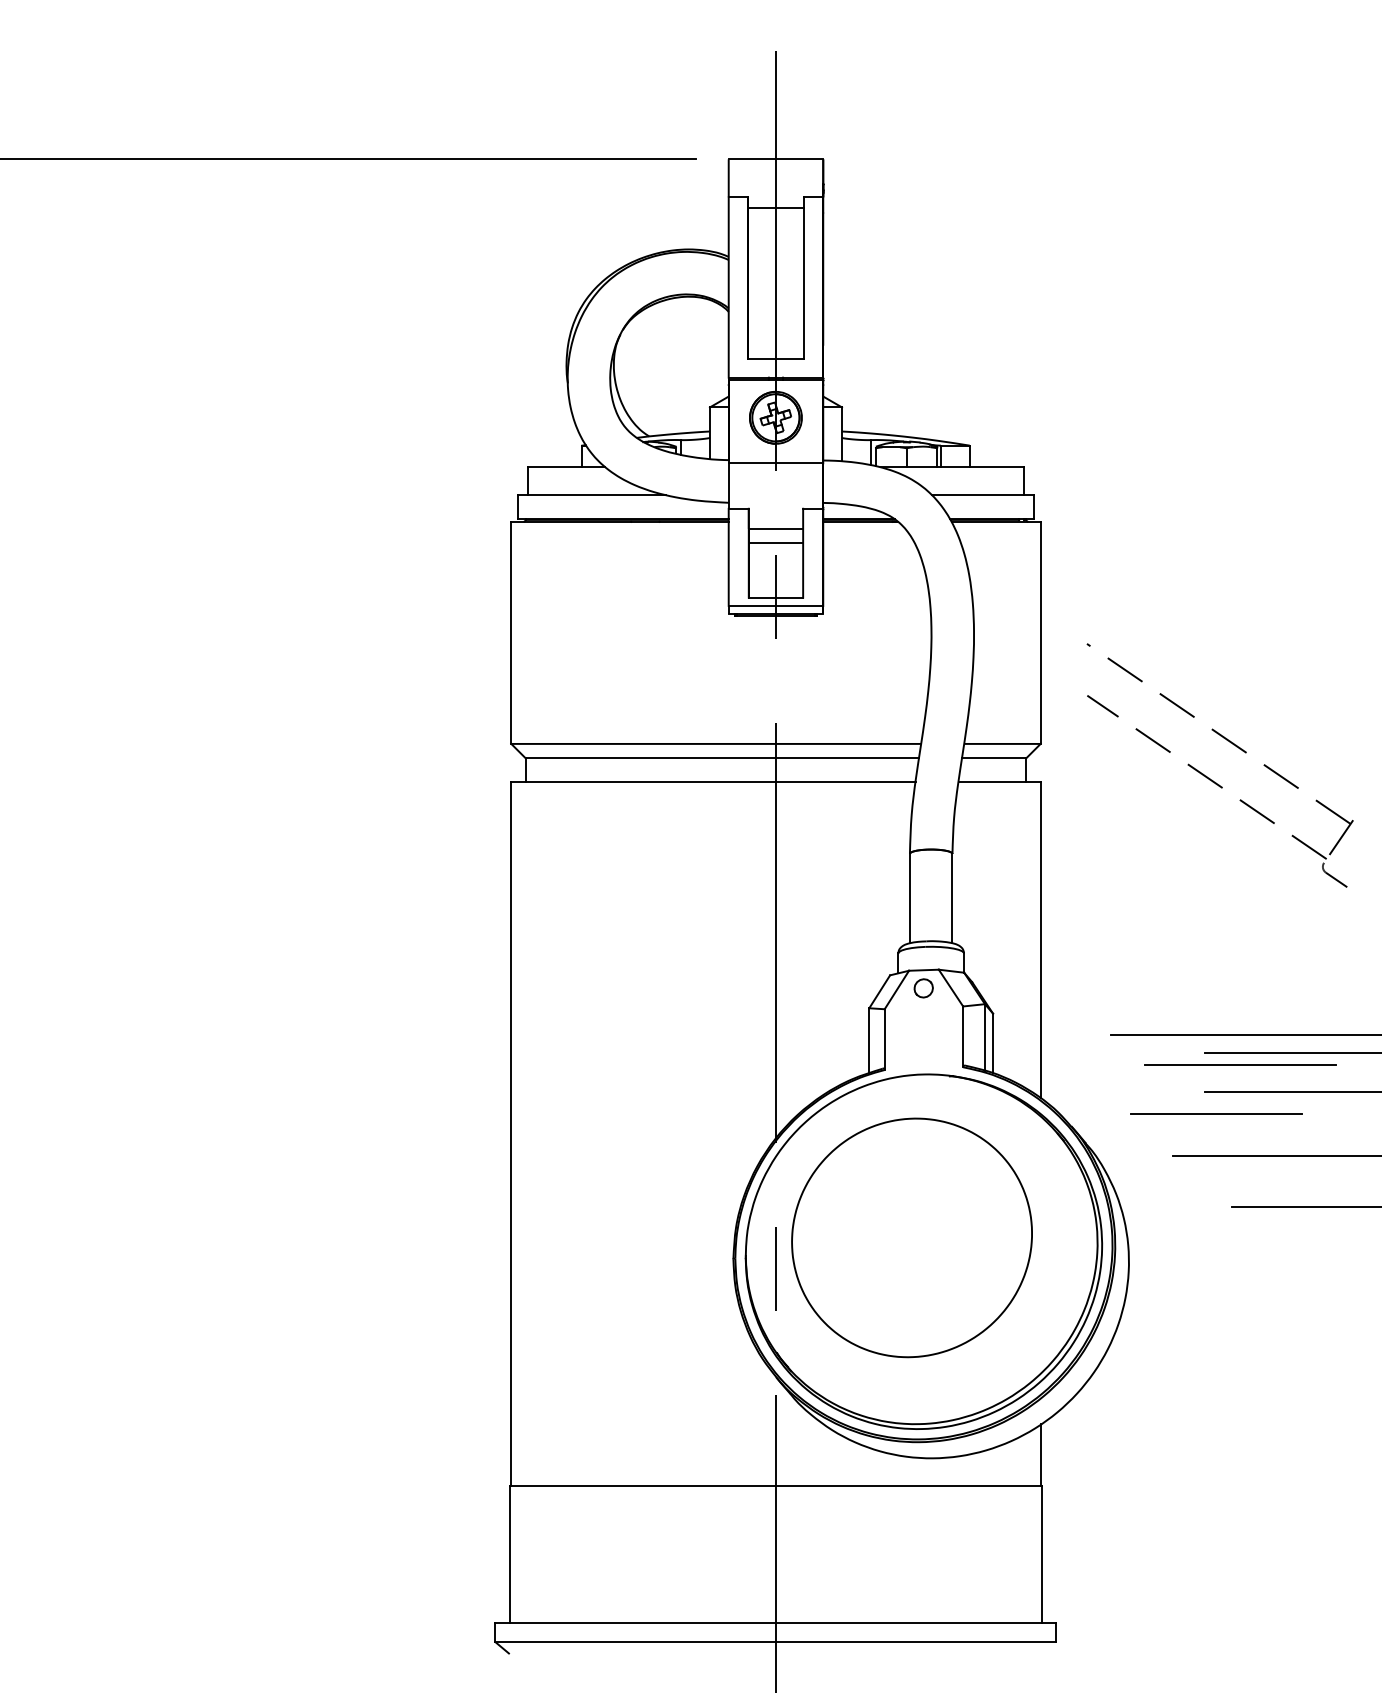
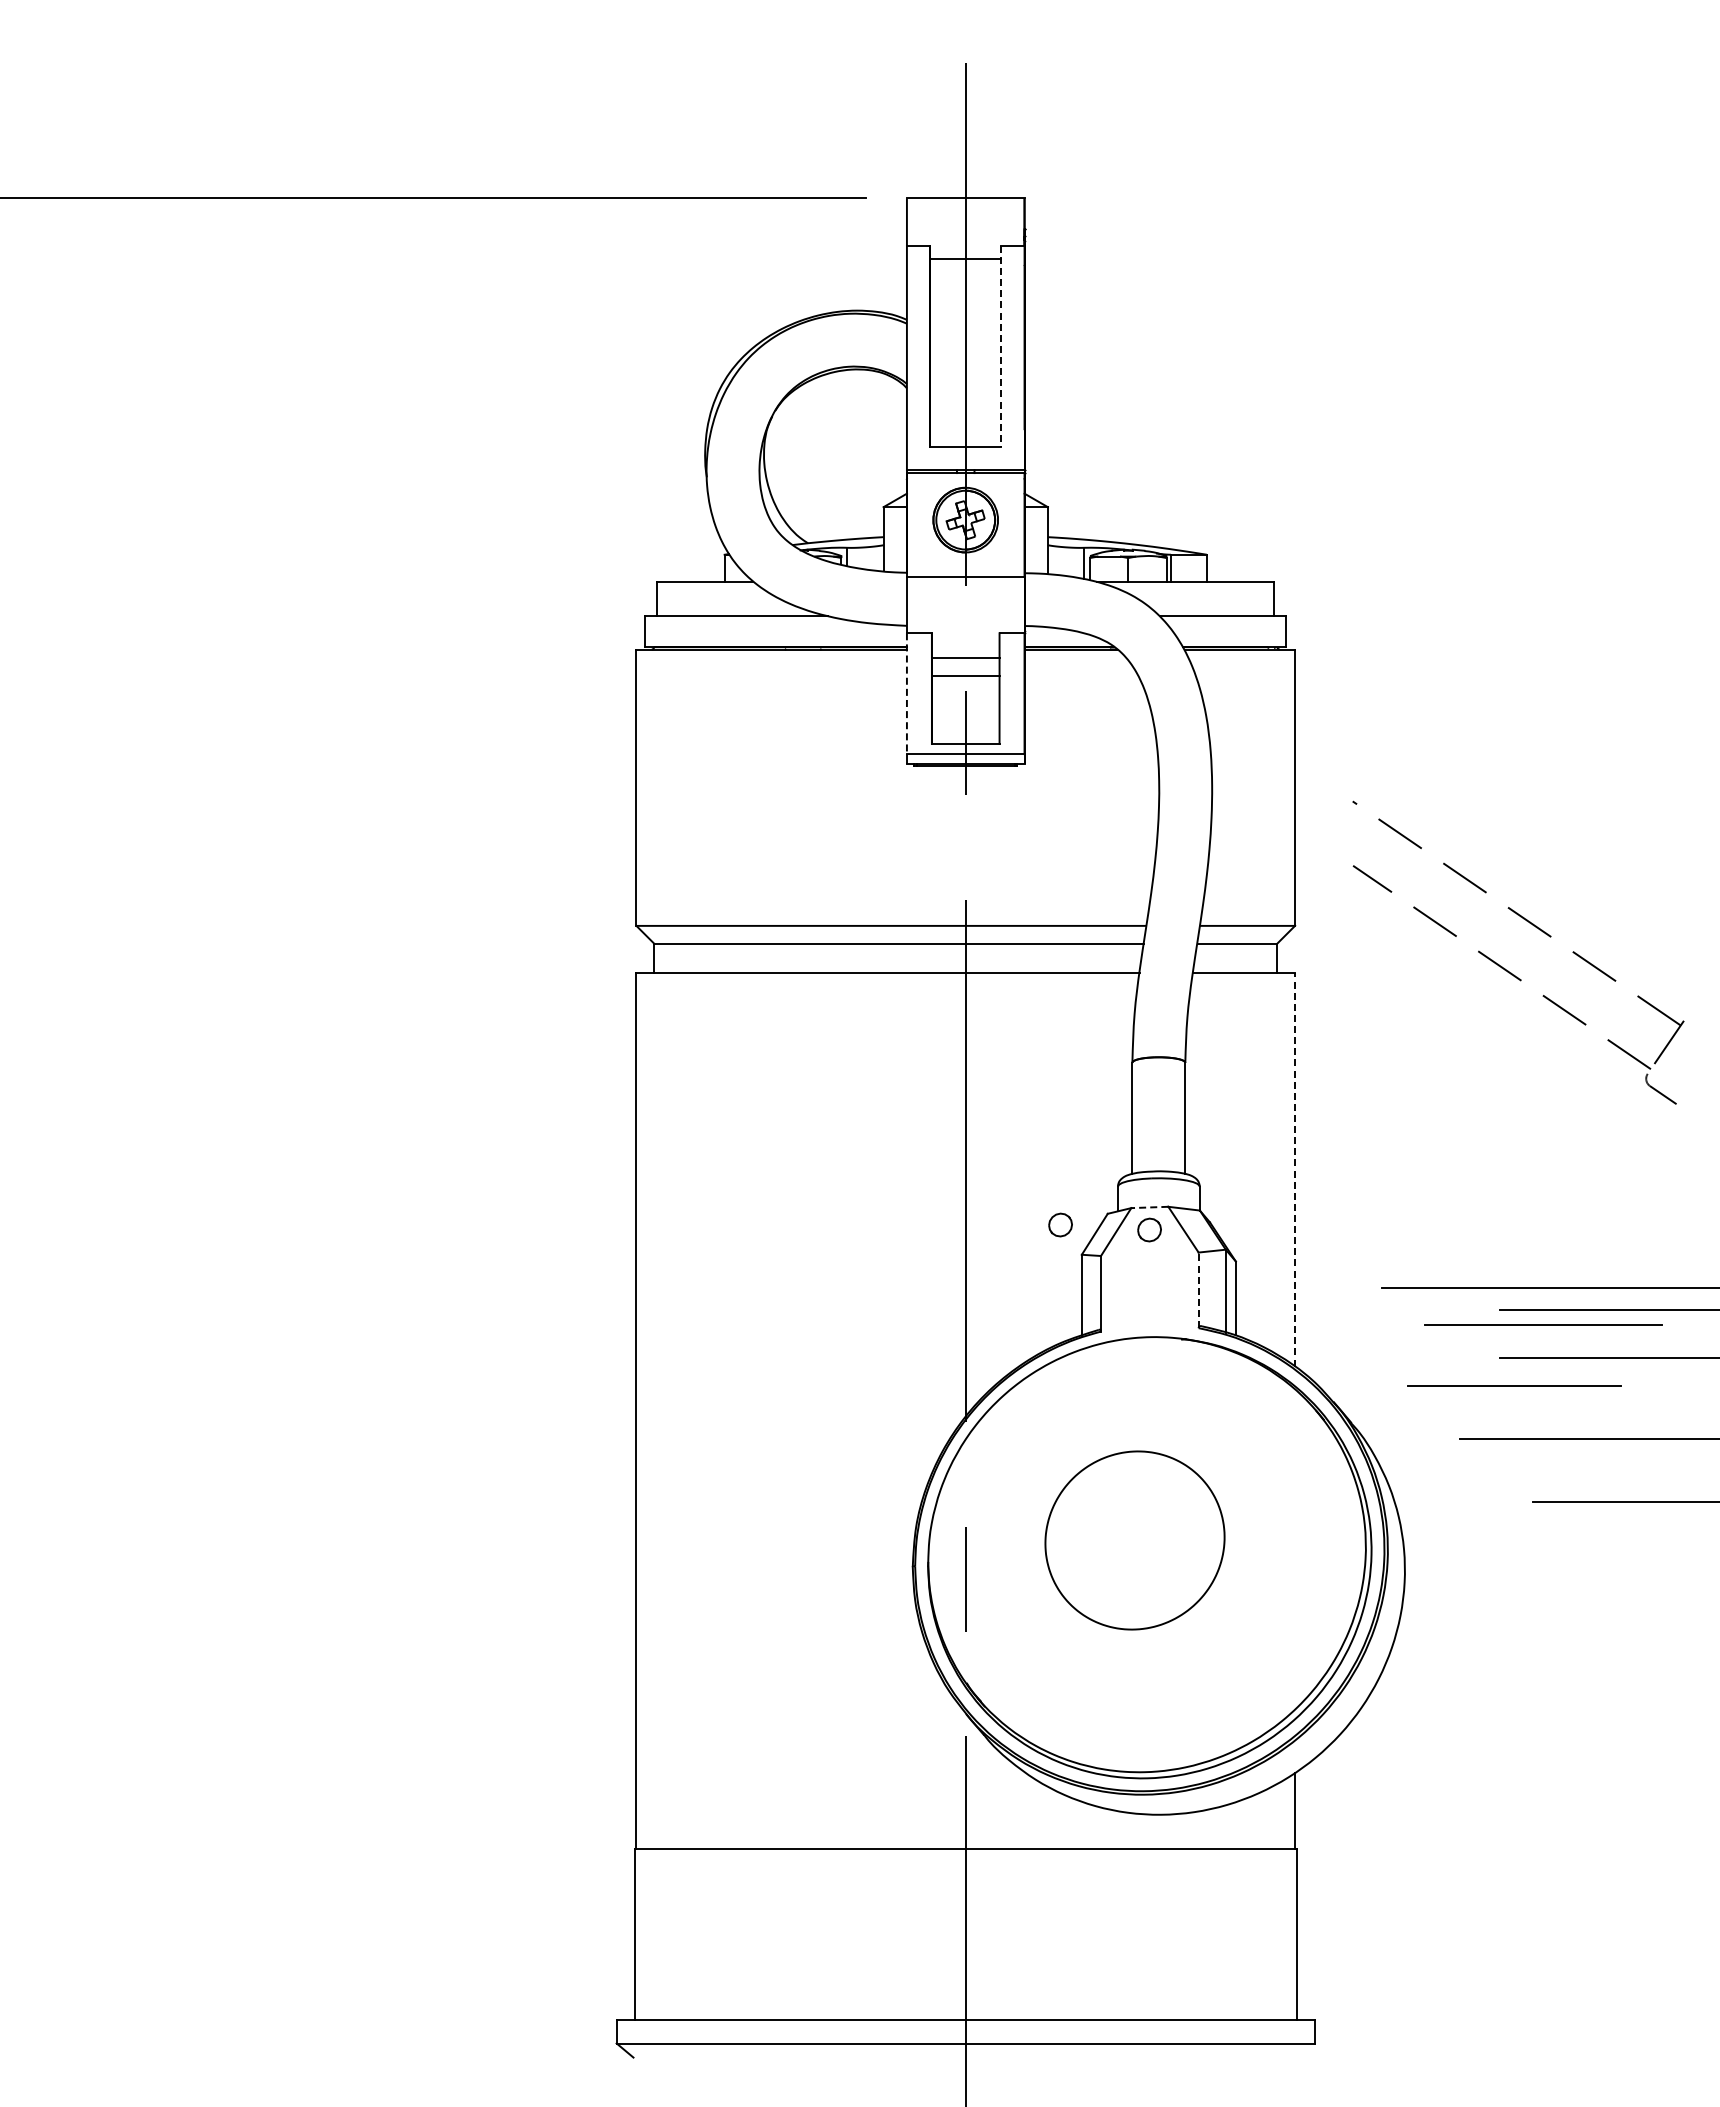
line: (804, 278) -> (1001, 346), solid -> dashed
line: (728, 557) -> (906, 694), solid -> dashed
line: (1041, 939) -> (1295, 1169), solid -> dashed
line: (923, 970) -> (1149, 1207), solid -> dashed
part: (852, 983) -> (1060, 1224), added
line: (963, 1036) -> (1198, 1290), solid -> dashed
part: (911, 1237) -> (1134, 1540), size x0.6

